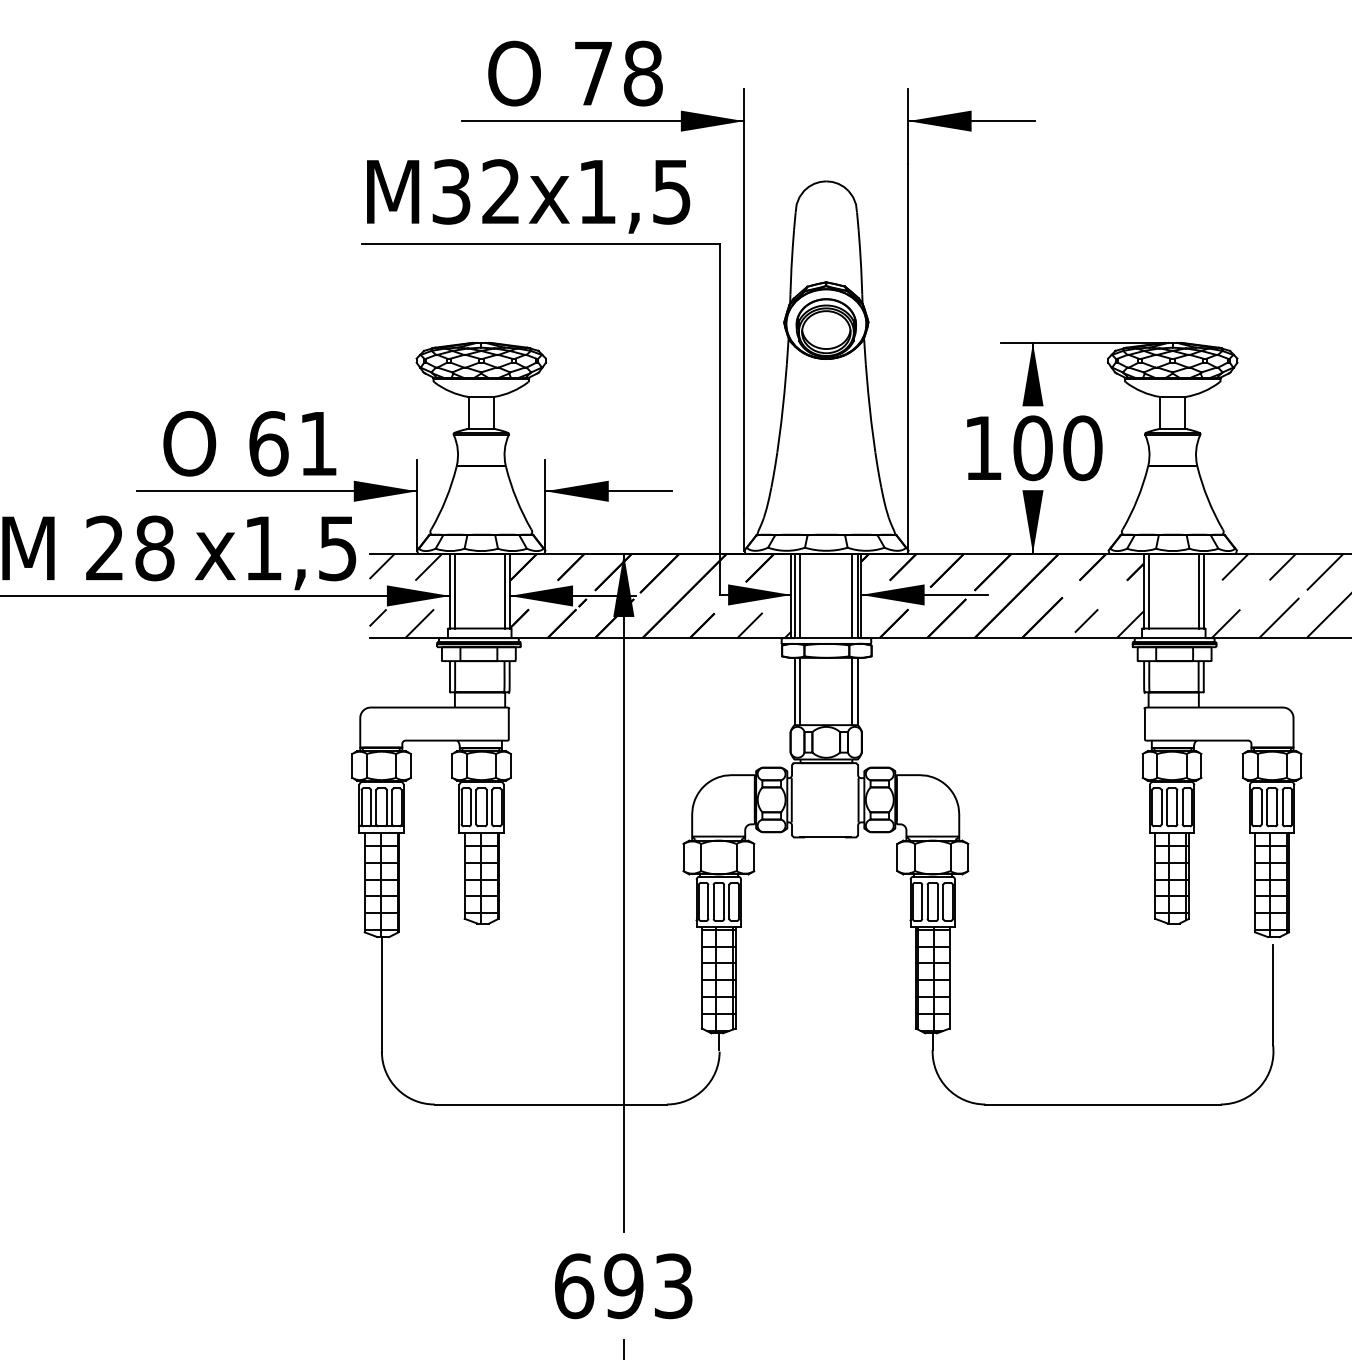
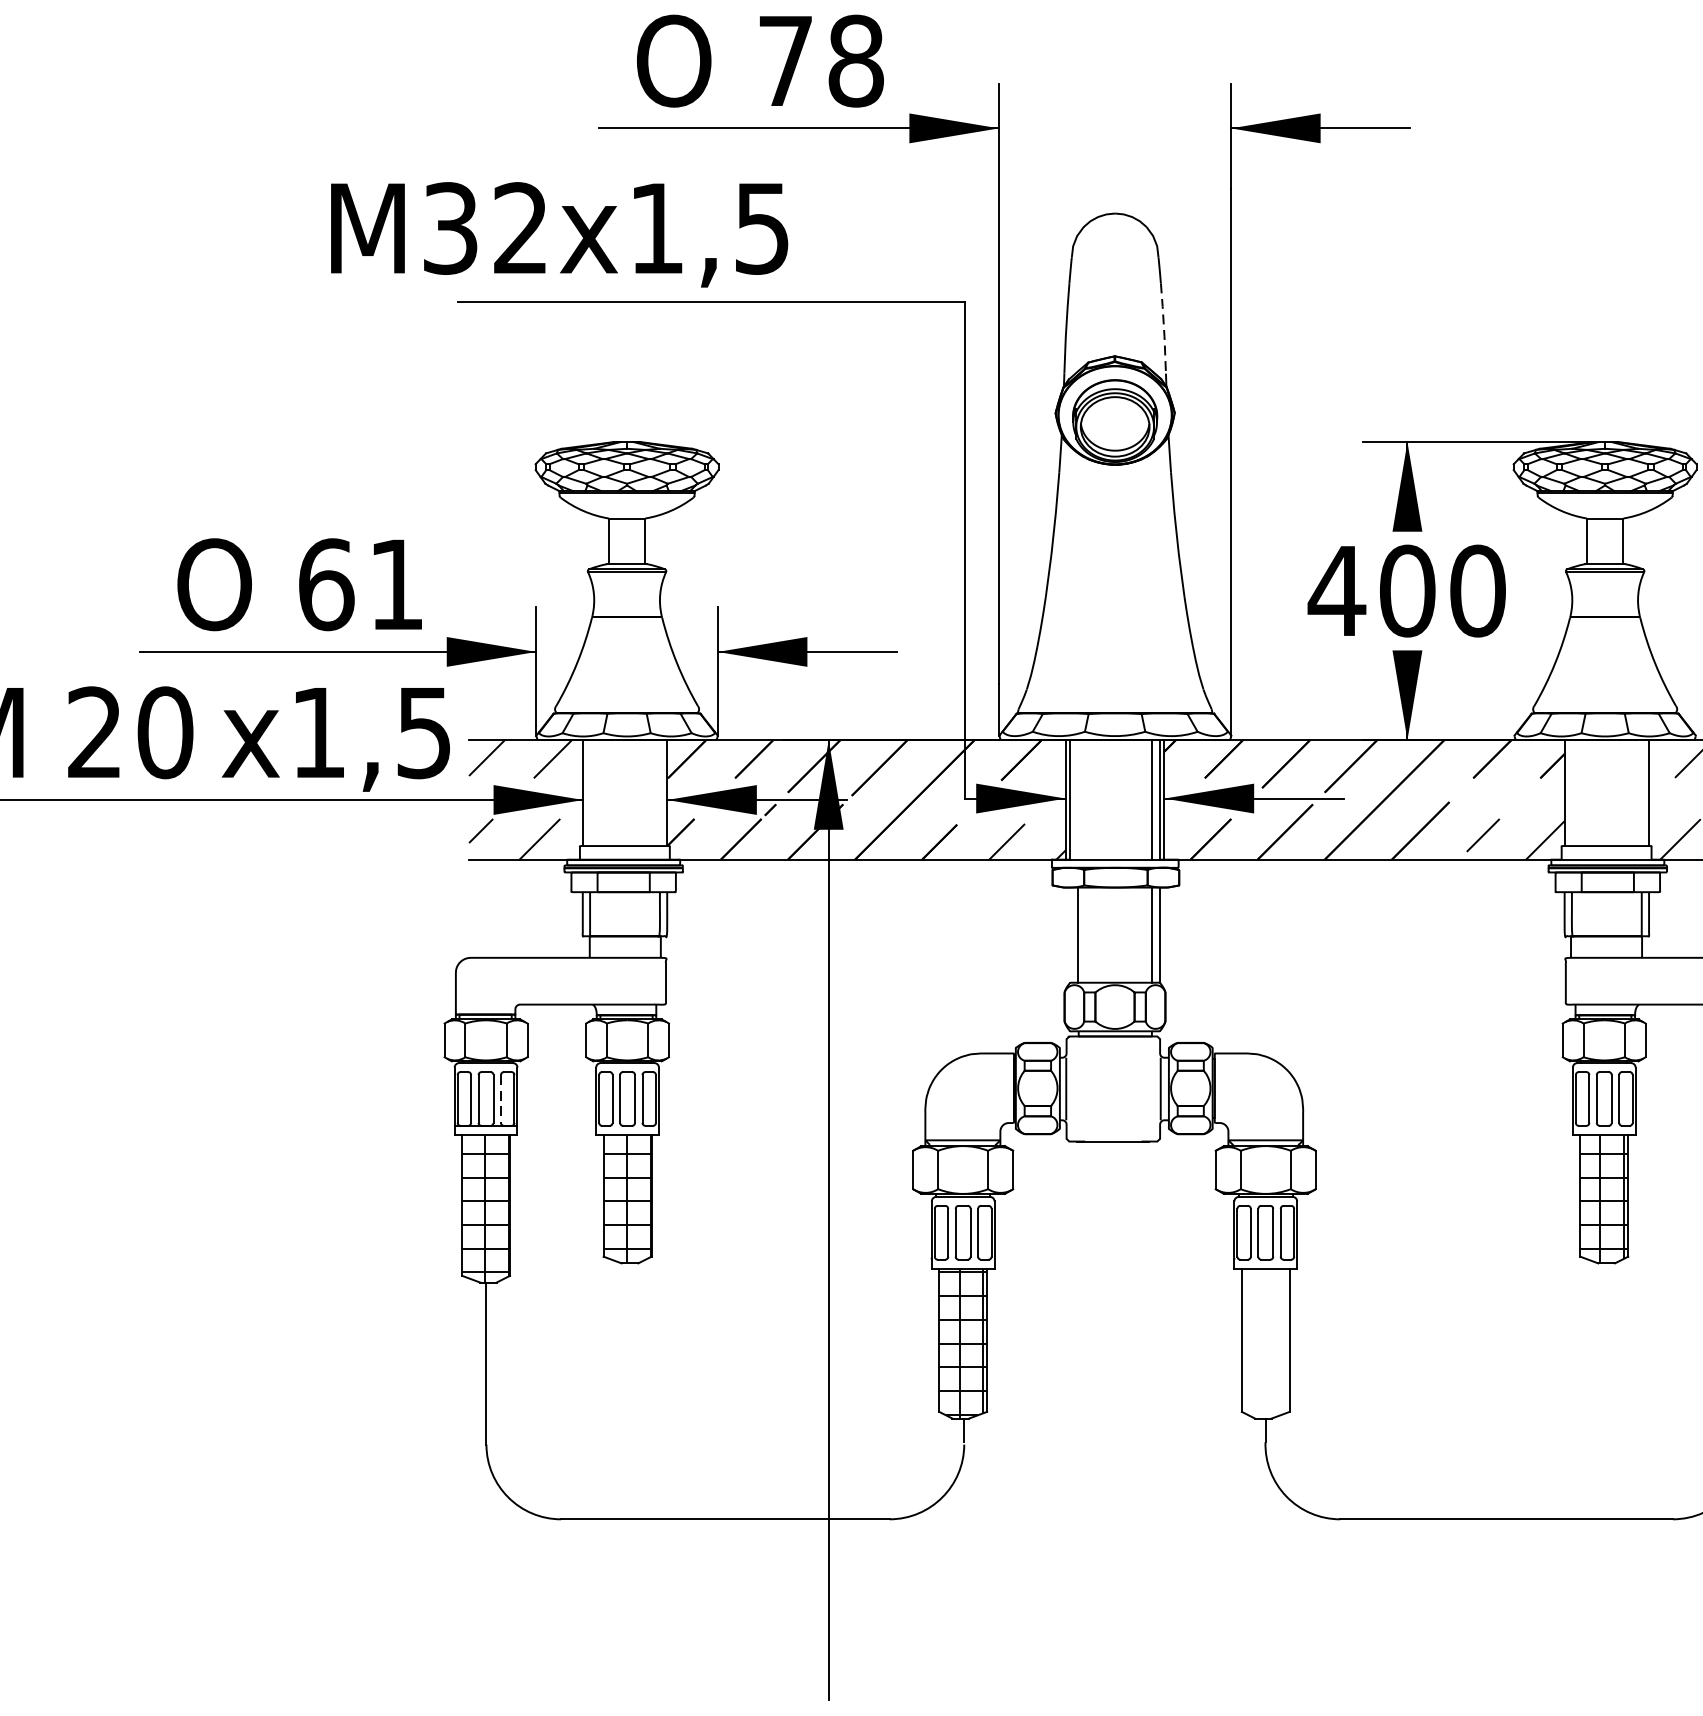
text: (528, 196) -> (559, 234), moved
line: (860, 262) -> (1163, 328), solid -> dashed
text: (982, 447) -> (1336, 589), 100 -> 400
text: (154, 548) -> (164, 732), 28 -> 20
line: (455, 590) -> (590, 792), removed
line: (504, 590) -> (659, 792), removed
line: (1149, 590) -> (1572, 792), removed
line: (1198, 590) -> (1641, 792), removed
line: (800, 595) -> (1078, 799), removed
line: (794, 691) -> (1070, 935), removed
line: (392, 807) -> (501, 1099), solid -> dashed
hatch: (932, 980) -> (1265, 1343), removed

